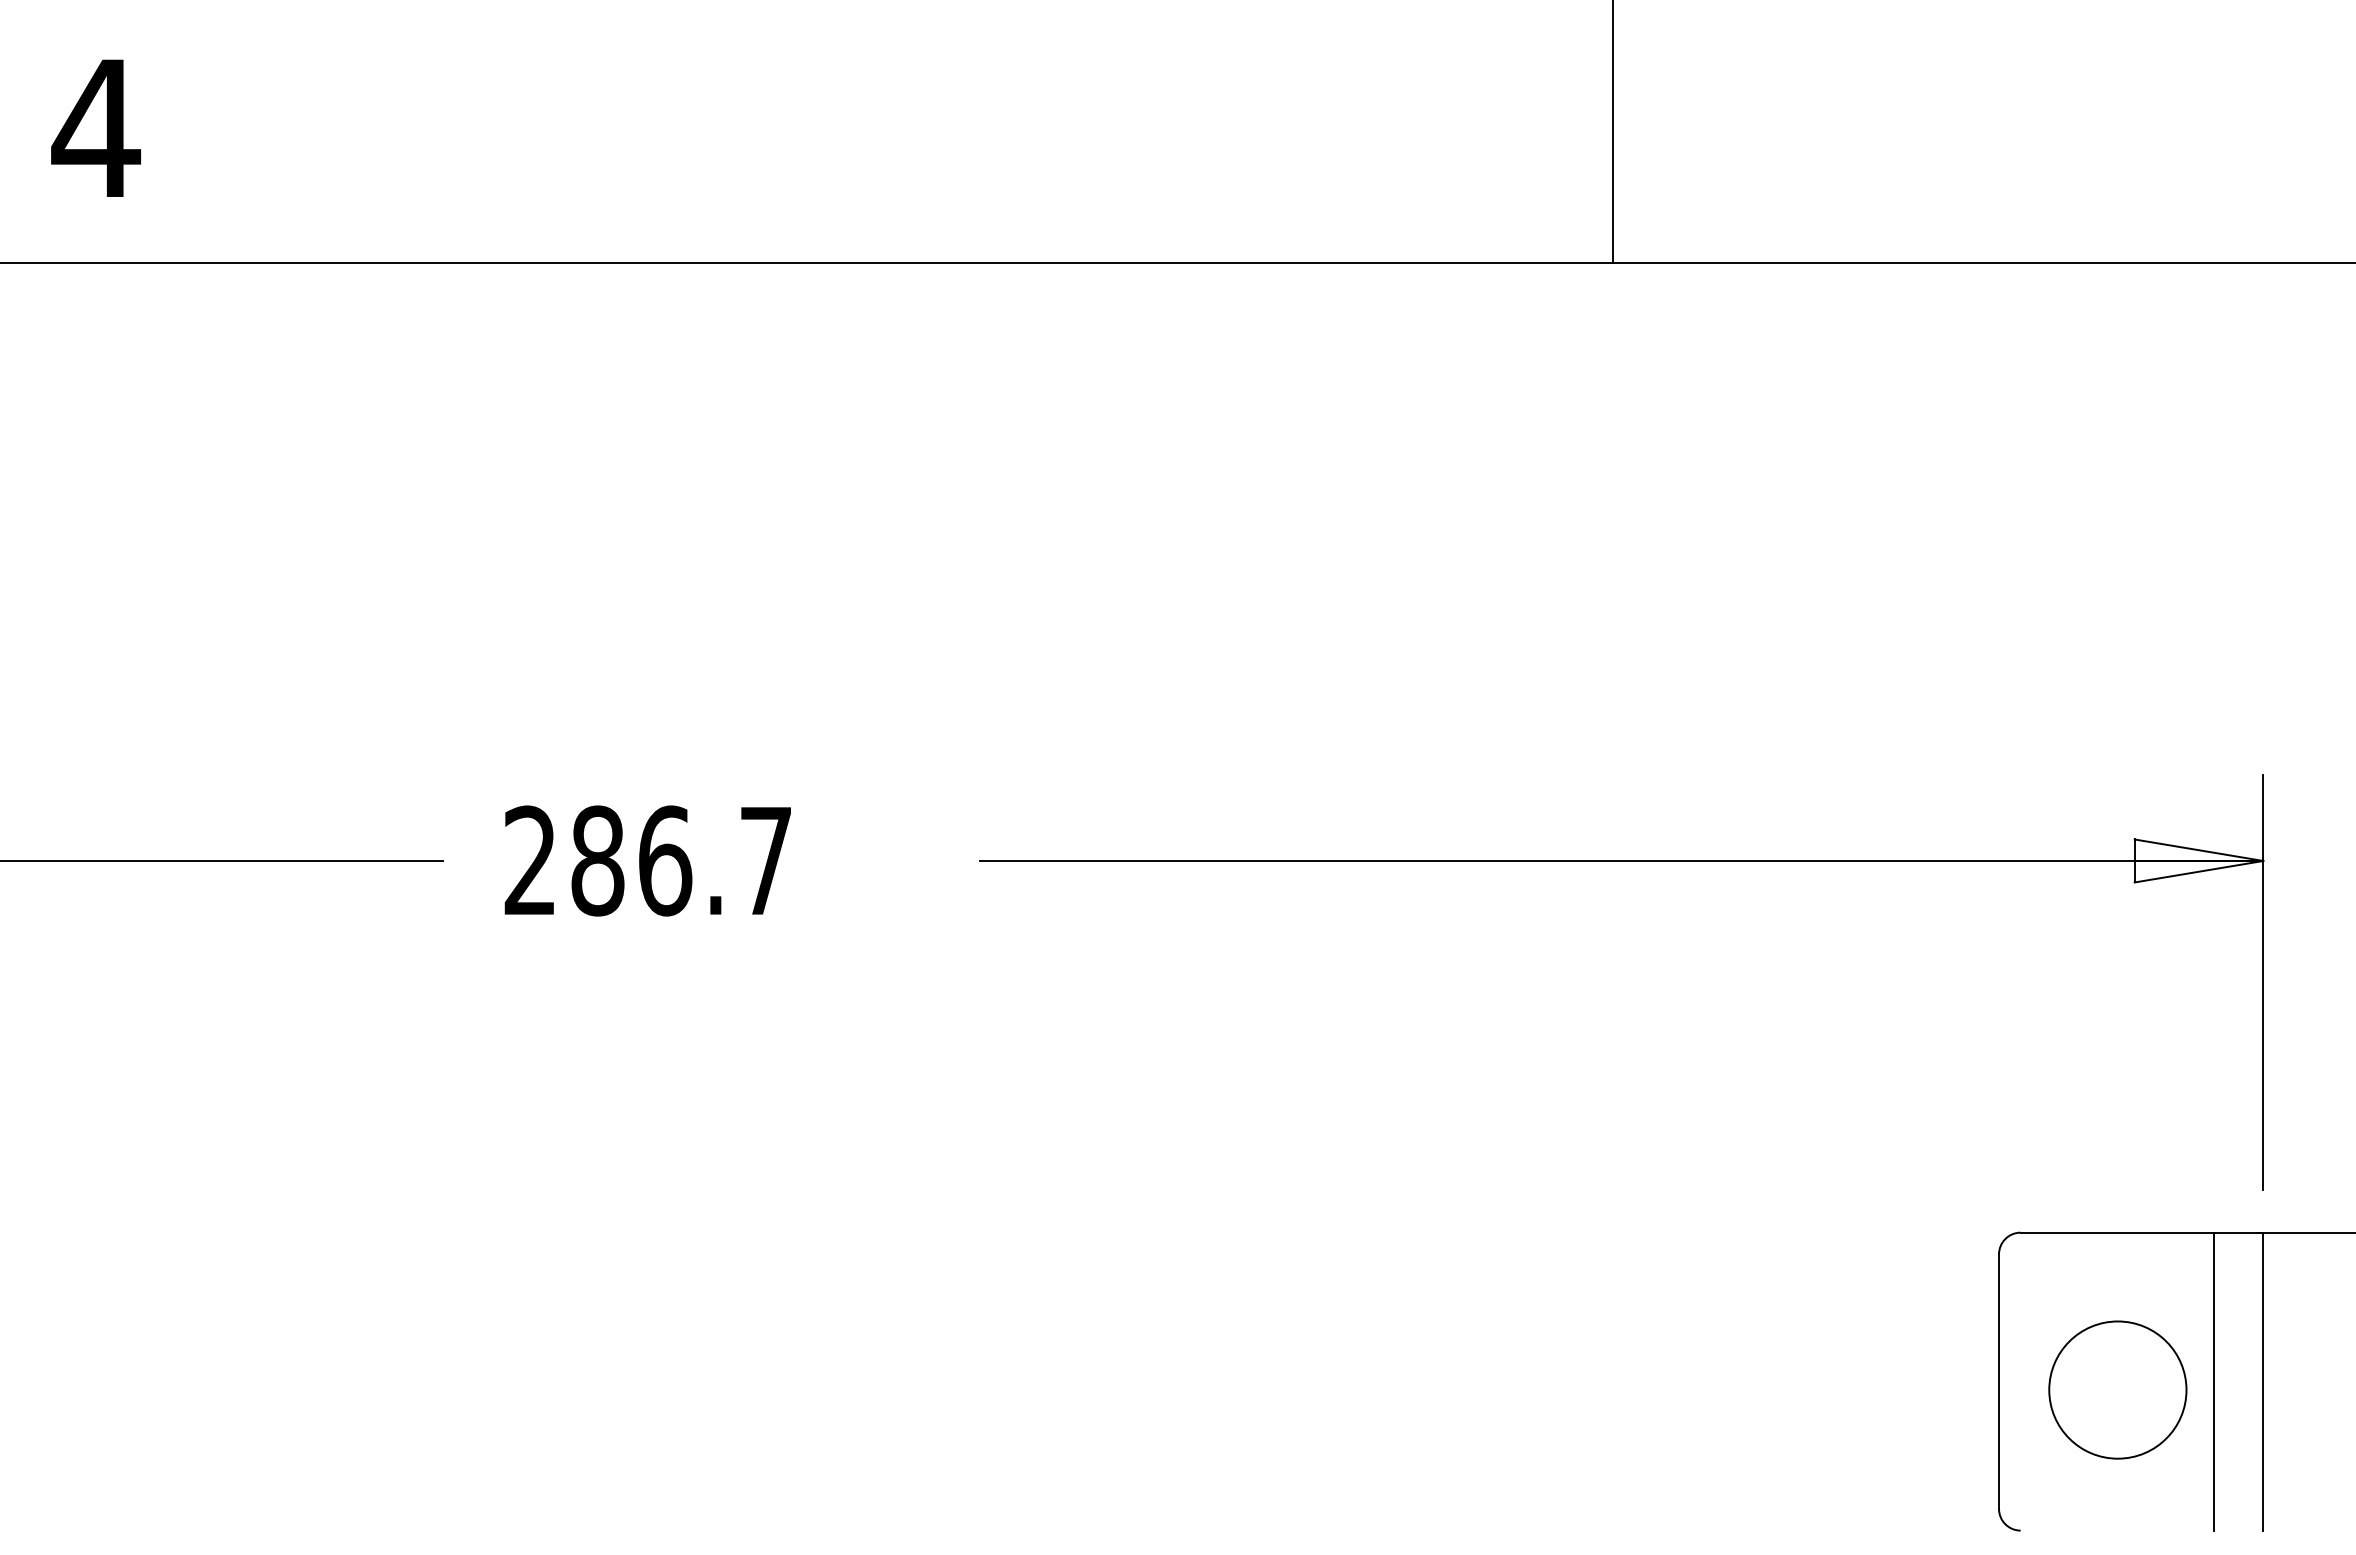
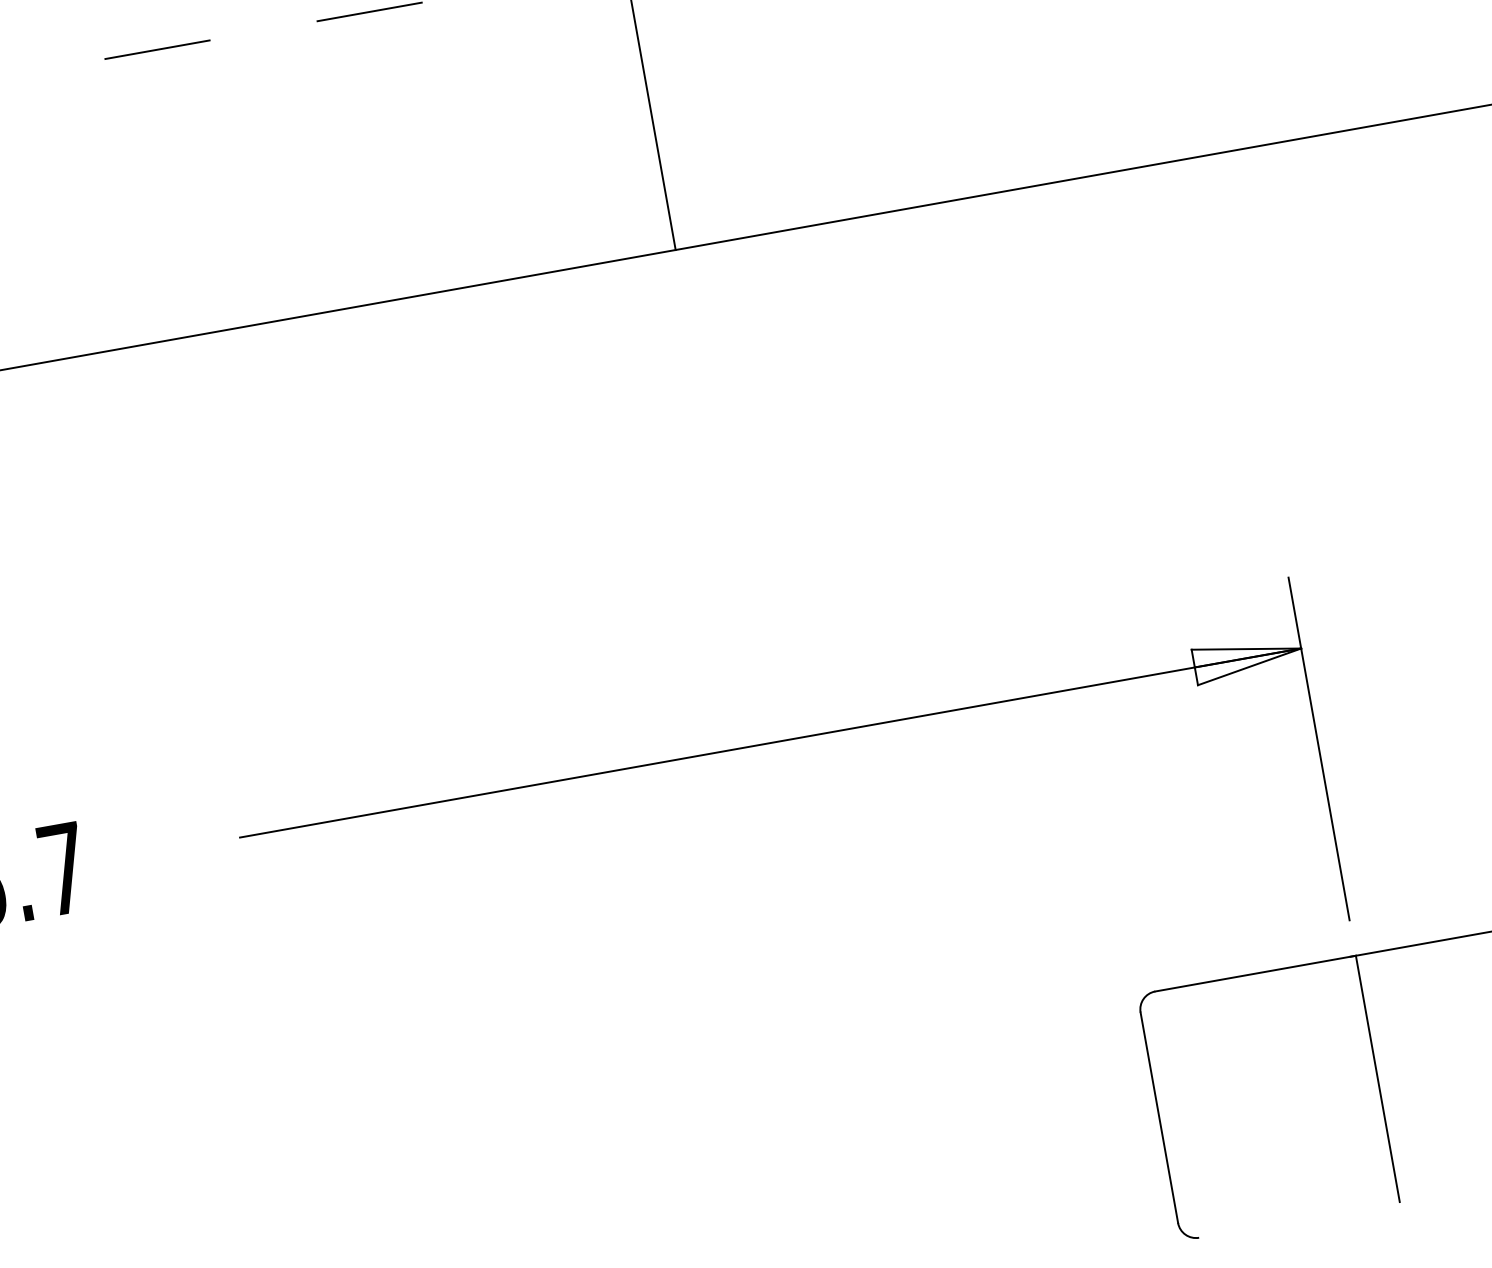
line: (2214, 1381) -> (1337, 1085), removed
circle: (2117, 1389) -> (1258, 1106), removed

